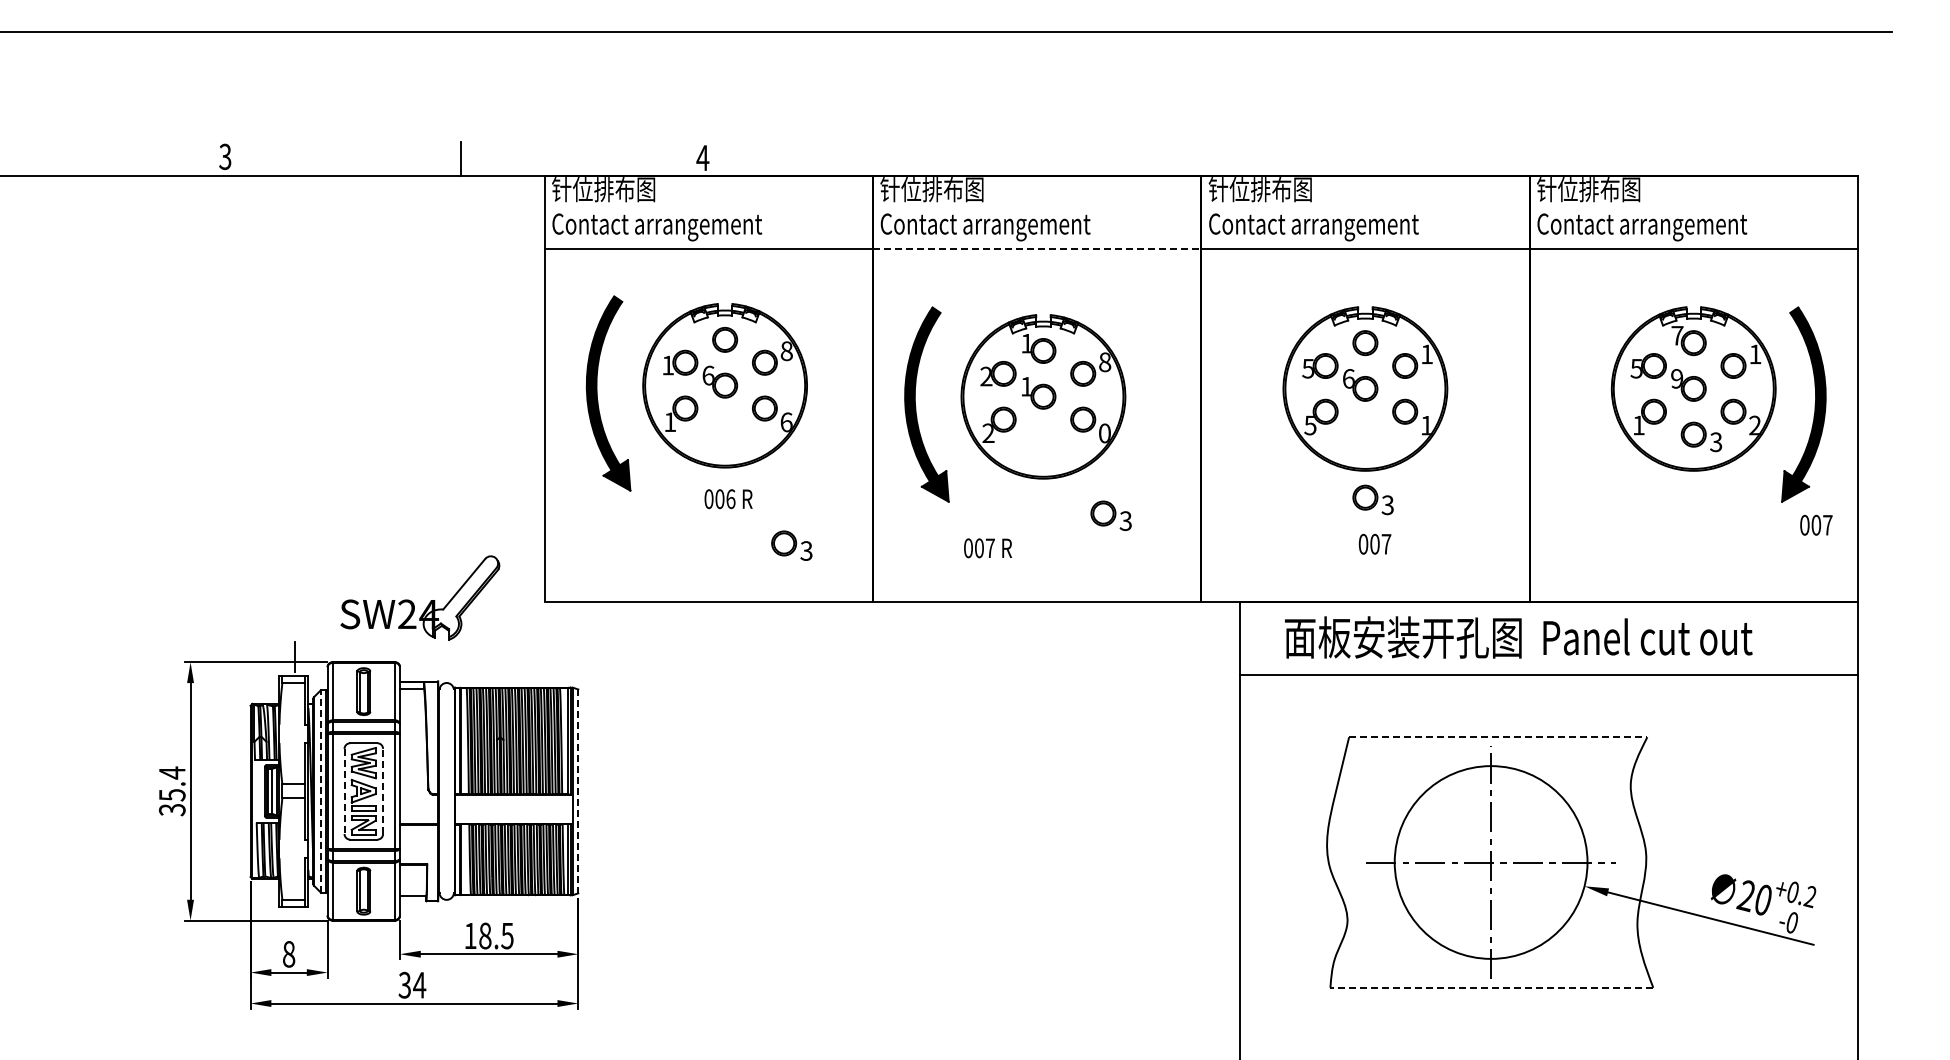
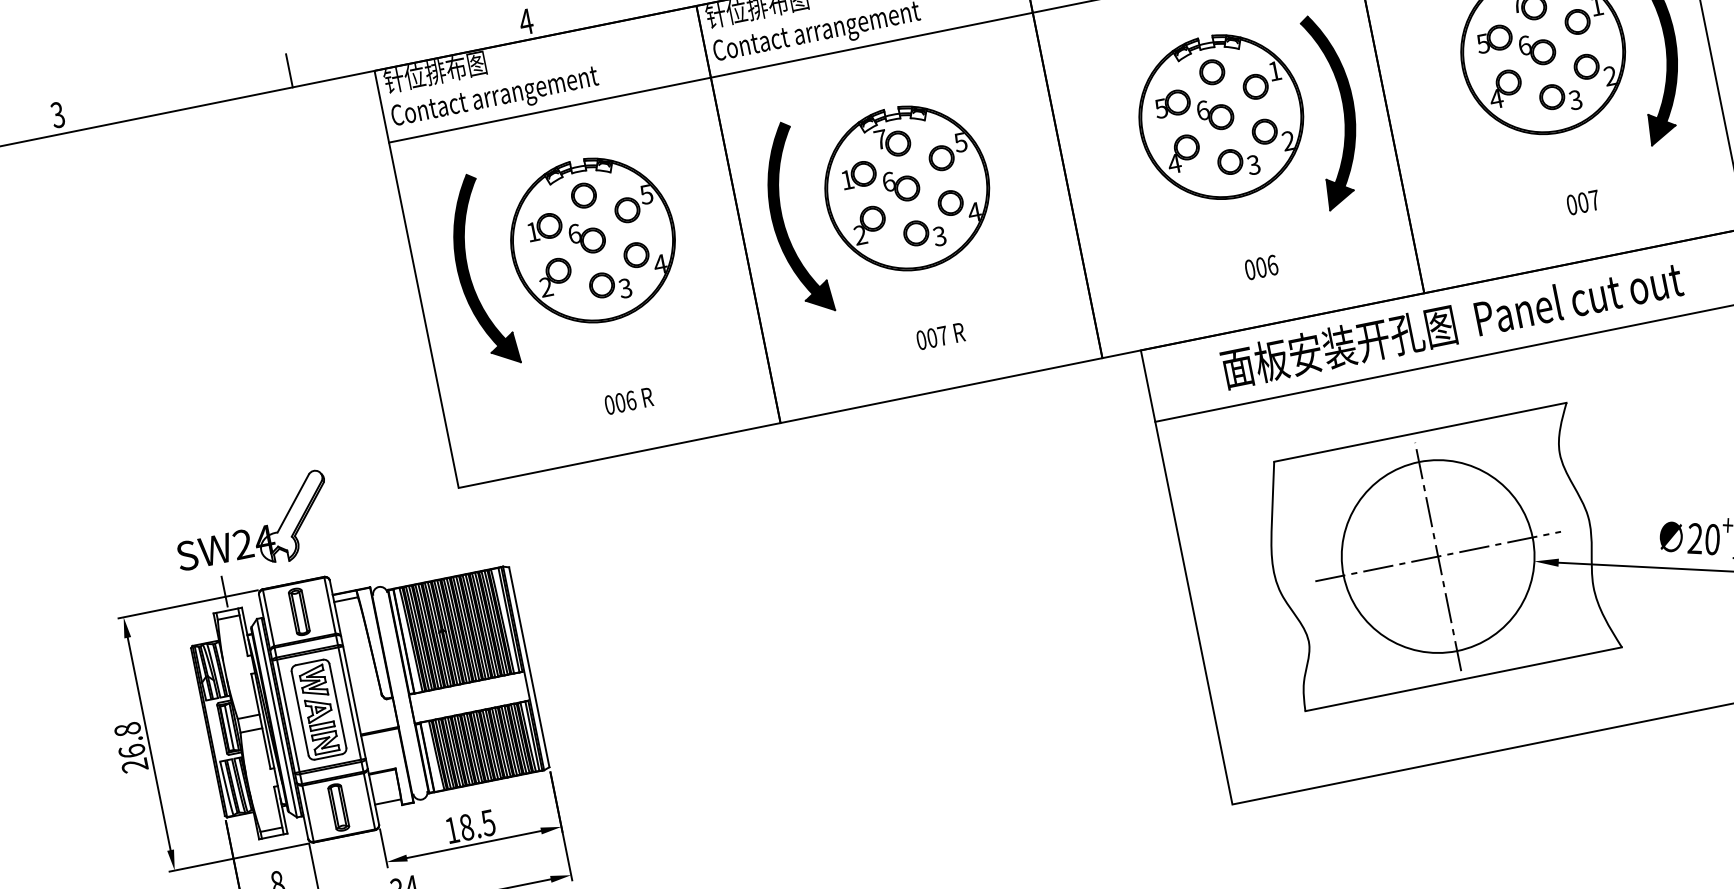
line: (1037, 249) -> (872, 45), dashed -> solid
text: (1027, 343) -> (881, 139), 1 -> 7
text: (786, 350) -> (646, 193), 8 -> 5
text: (1104, 362) -> (960, 142), 8 -> 5
text: (986, 376) -> (847, 179), 2 -> 1
text: (1677, 378) -> (1525, 45), 9 -> 6
text: (1026, 386) -> (888, 181), 1 -> 6
part: (1486, 404) -> (1343, 108), added
text: (670, 421) -> (546, 286), 1 -> 2
text: (786, 422) -> (660, 264), 6 -> 4
text: (1310, 425) -> (1174, 163), 5 -> 4
text: (1425, 425) -> (1287, 141), 1 -> 2
text: (1638, 425) -> (1496, 99), 1 -> 4
text: (1104, 433) -> (974, 212), 0 -> 4
text: (728, 499) -> (628, 401), moved
part: (1372, 499) -> (1237, 162), moved
part: (1110, 515) -> (923, 233), moved
text: (1816, 524) -> (1583, 201), moved
text: (1386, 543) -> (1272, 264), 007 -> 006
part: (791, 545) -> (609, 285), moved
text: (987, 548) -> (940, 336), moved
part: (413, 602) -> (247, 531), moved
text: (1518, 637) -> (1451, 324), moved
line: (1498, 737) -> (1420, 432), dashed -> solid
line: (320, 790) -> (276, 717), dashed -> solid
text: (171, 791) -> (130, 747), 35.4 -> 26.8
line: (344, 791) -> (300, 713), dashed -> solid
line: (383, 791) -> (338, 705), dashed -> solid
line: (578, 791) -> (529, 667), dashed -> solid
line: (1491, 987) -> (1463, 679), dashed -> solid

